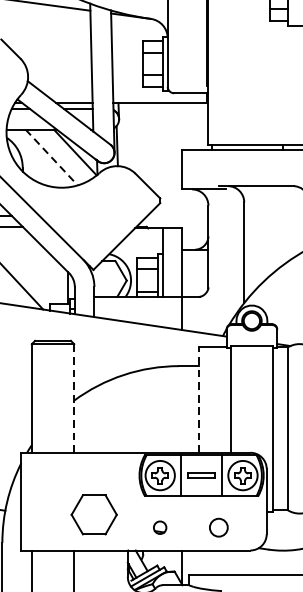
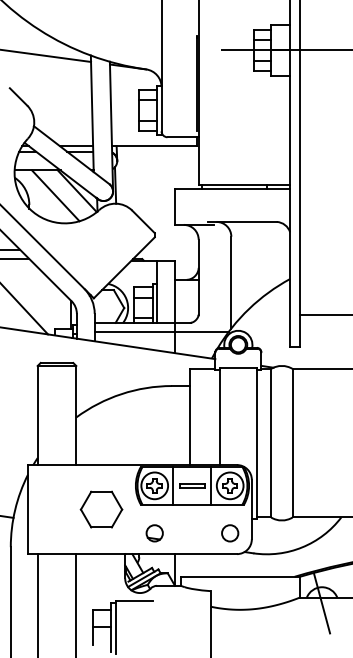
line: (51, 157) -> (55, 195), dashed -> solid
line: (167, 306) -> (161, 331), added
line: (74, 398) -> (76, 415), dashed -> solid
line: (198, 399) -> (189, 416), dashed -> solid
part: (94, 514) -> (101, 509), moved
part: (159, 527) -> (154, 533), size x1.43
circle: (219, 527) -> (230, 533), moved

